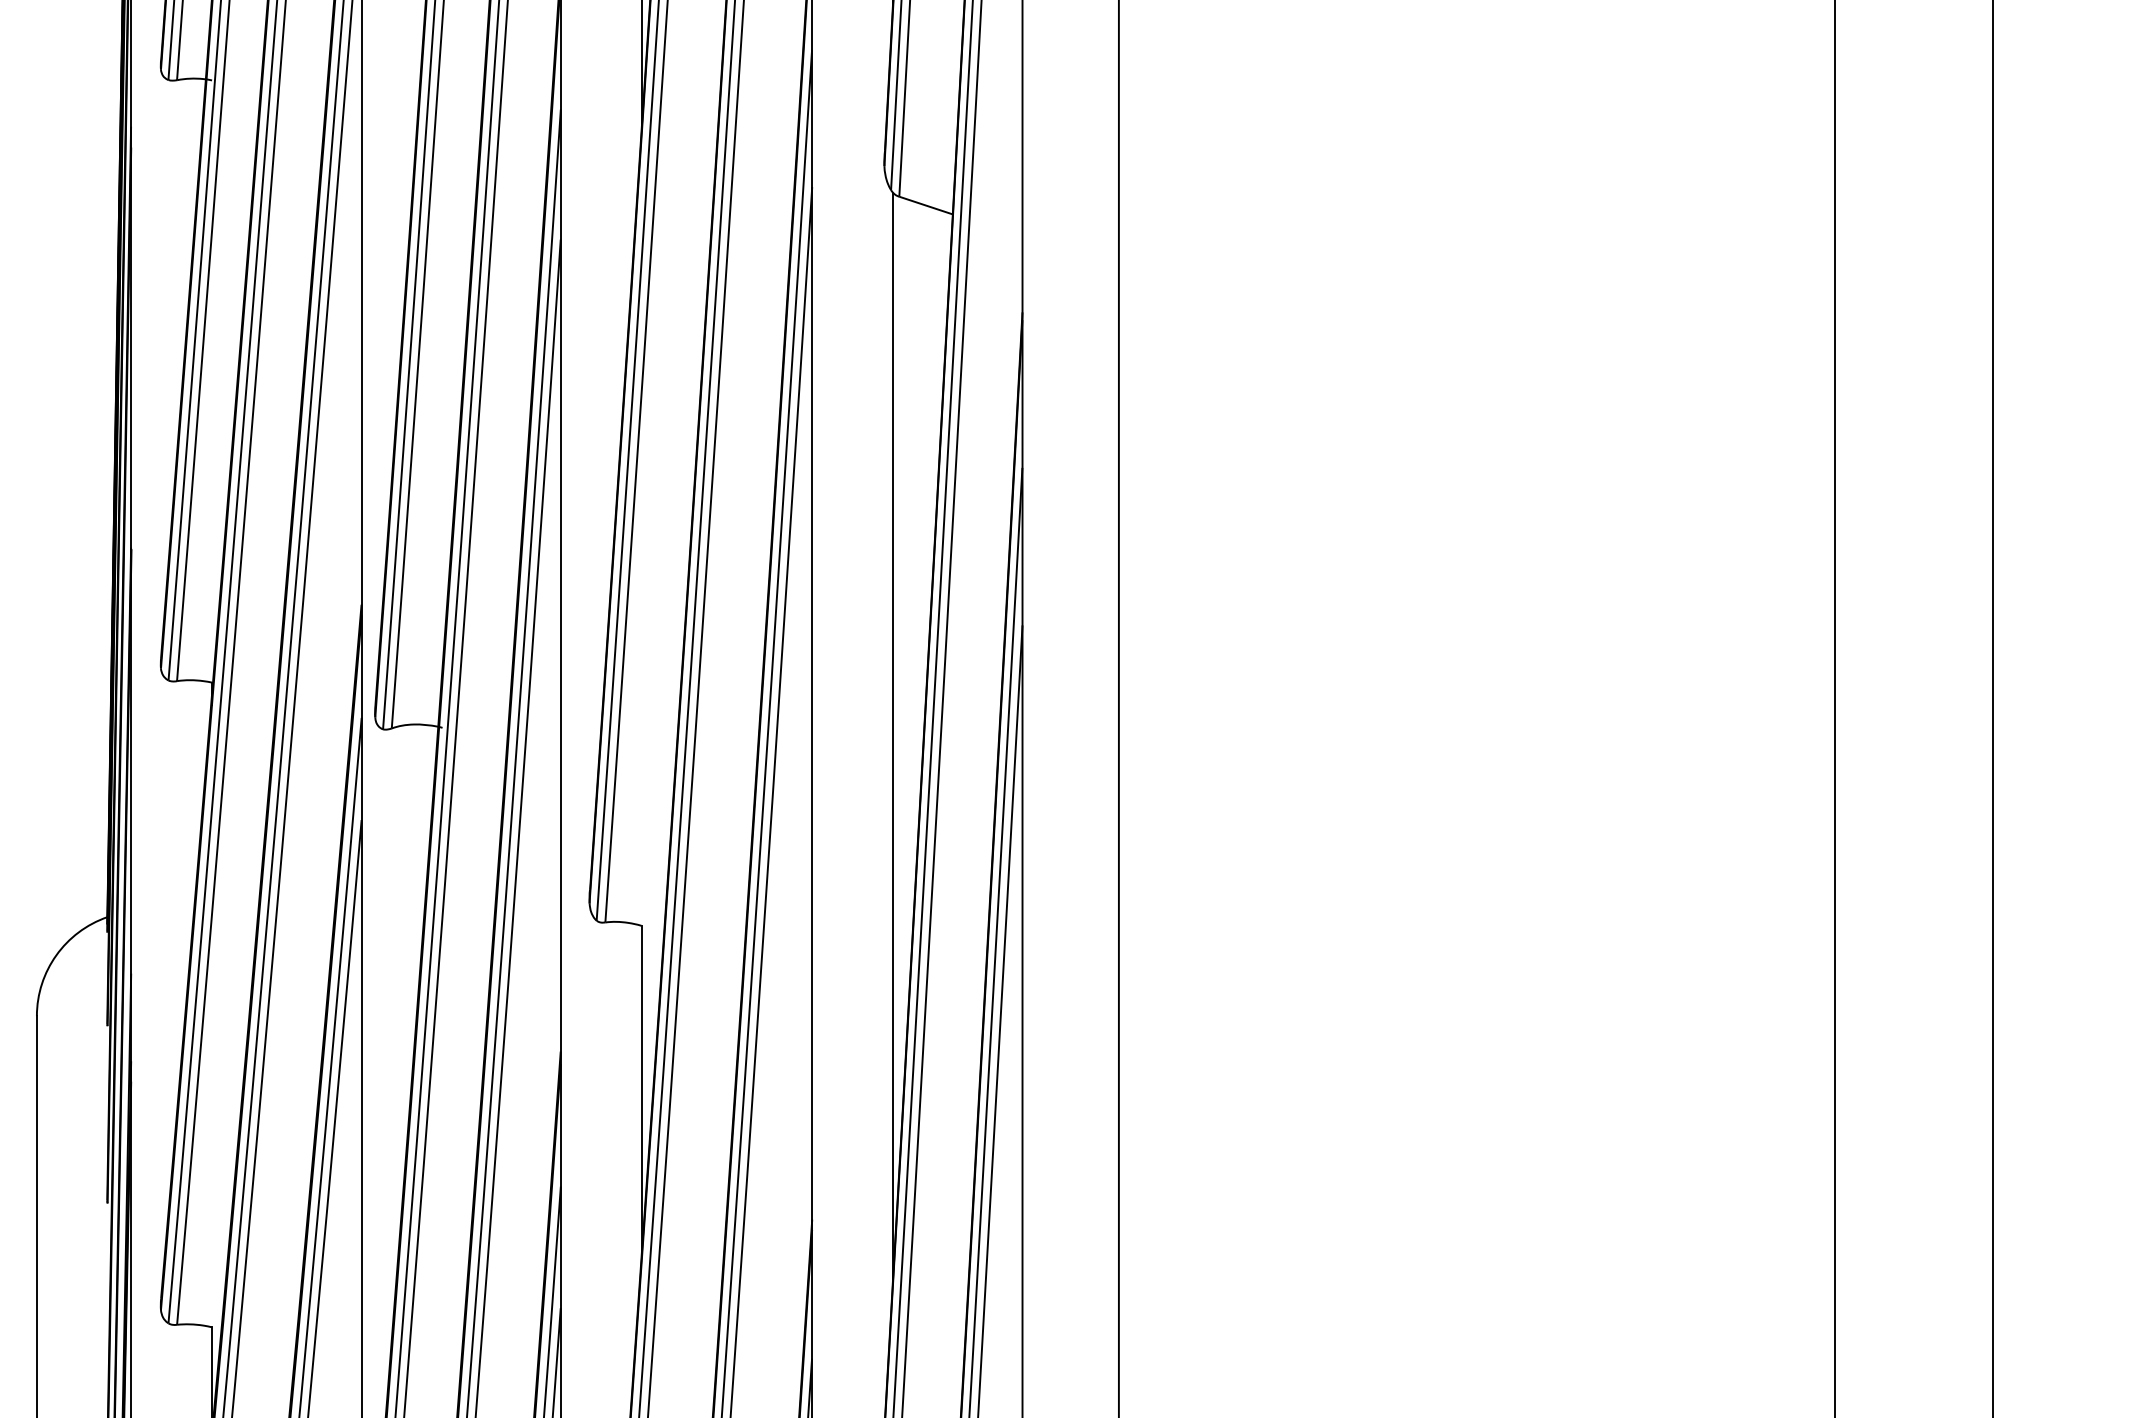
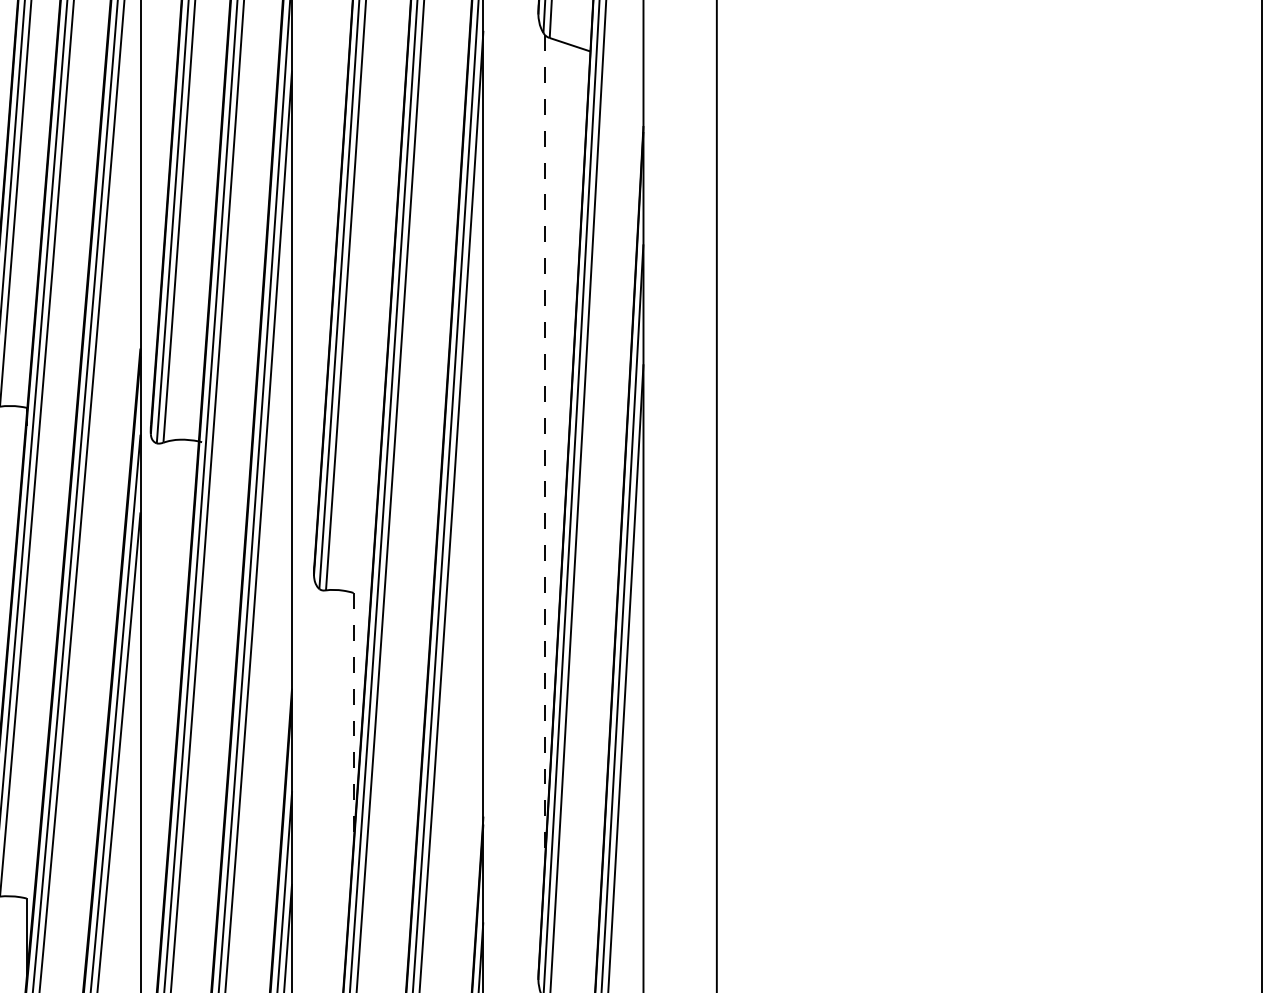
line: (893, 736) -> (545, 448), solid -> dashed
line: (641, 1091) -> (353, 719), solid -> dashed

